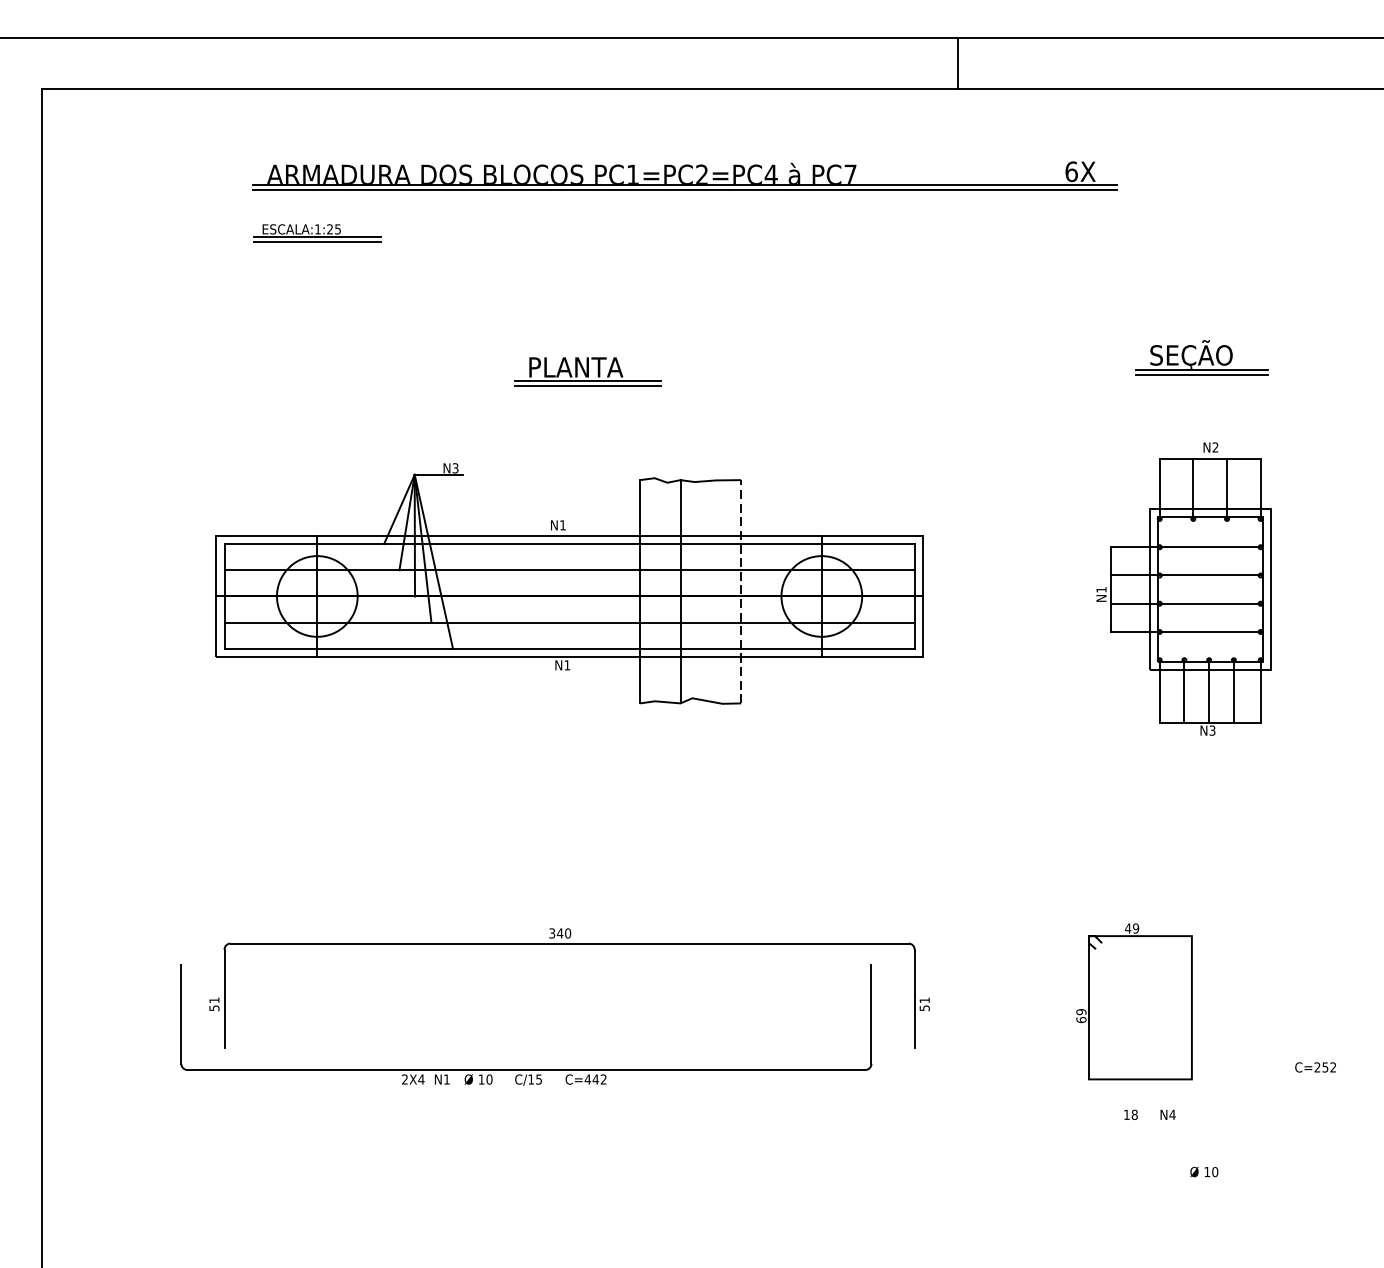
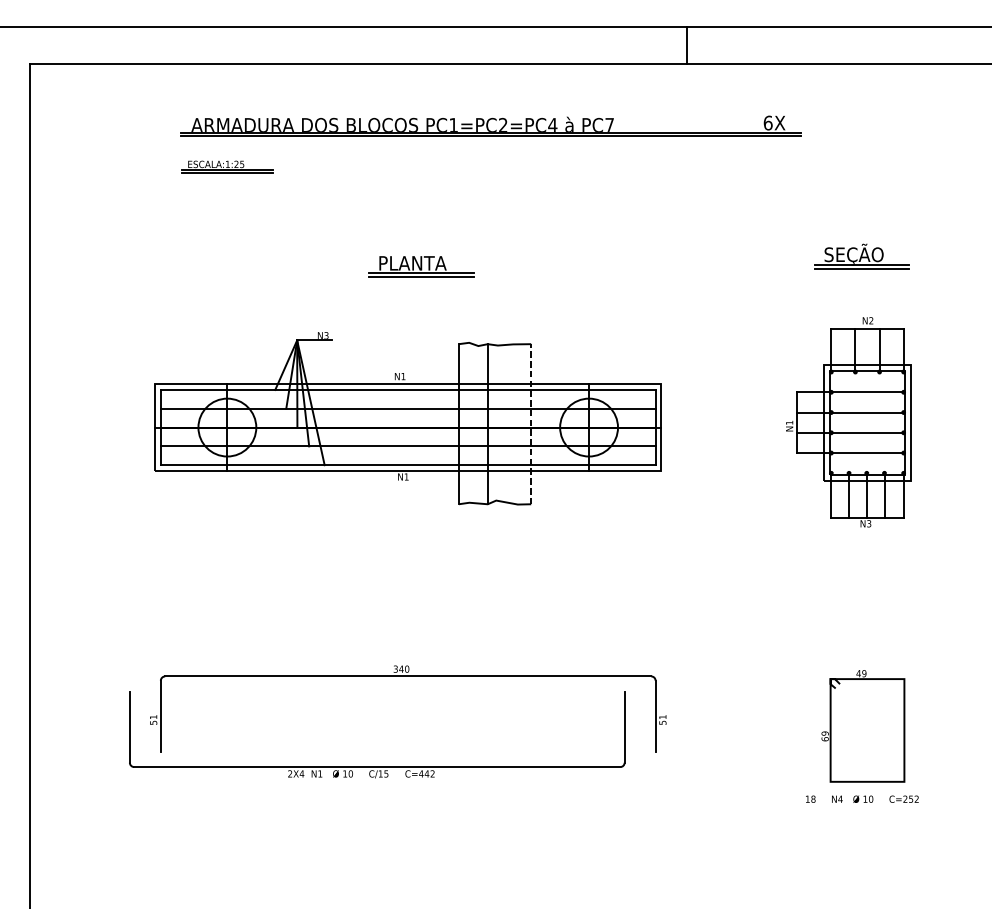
part: (1134, 1002) -> (863, 726), moved
text: (1314, 1066) -> (903, 798), moved
text: (1204, 1170) -> (863, 798), moved

